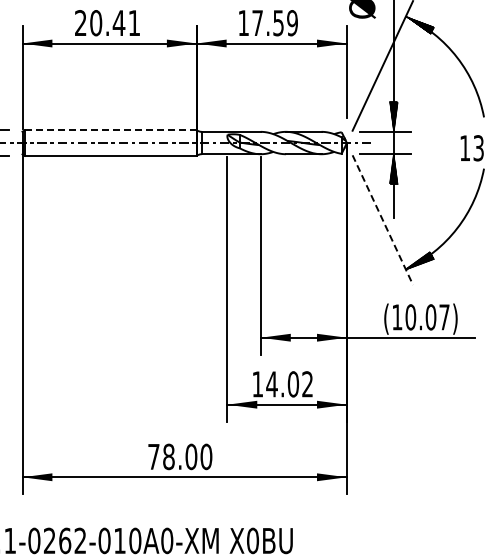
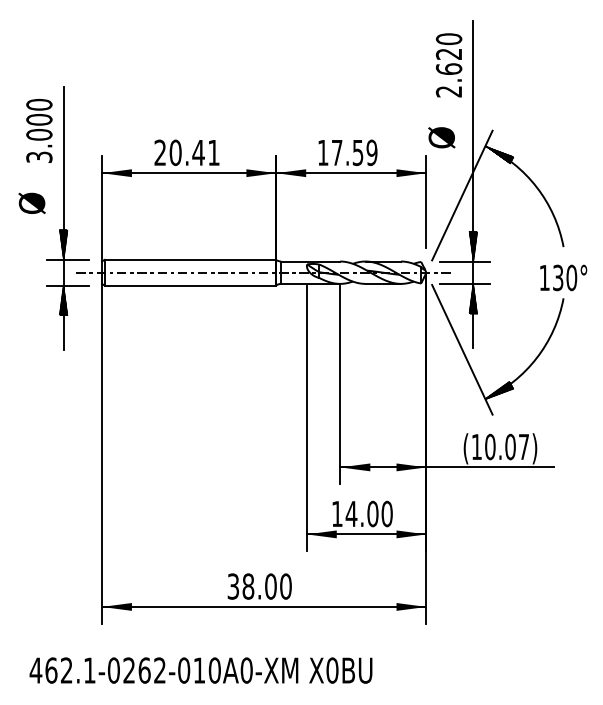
line: (110, 129) -> (190, 259), dashed -> solid
line: (382, 219) -> (462, 349), dashed -> solid
text: (306, 383) -> (386, 513), 14.02 -> 14.00
text: (152, 456) -> (232, 586), 78.00 -> 38.00

